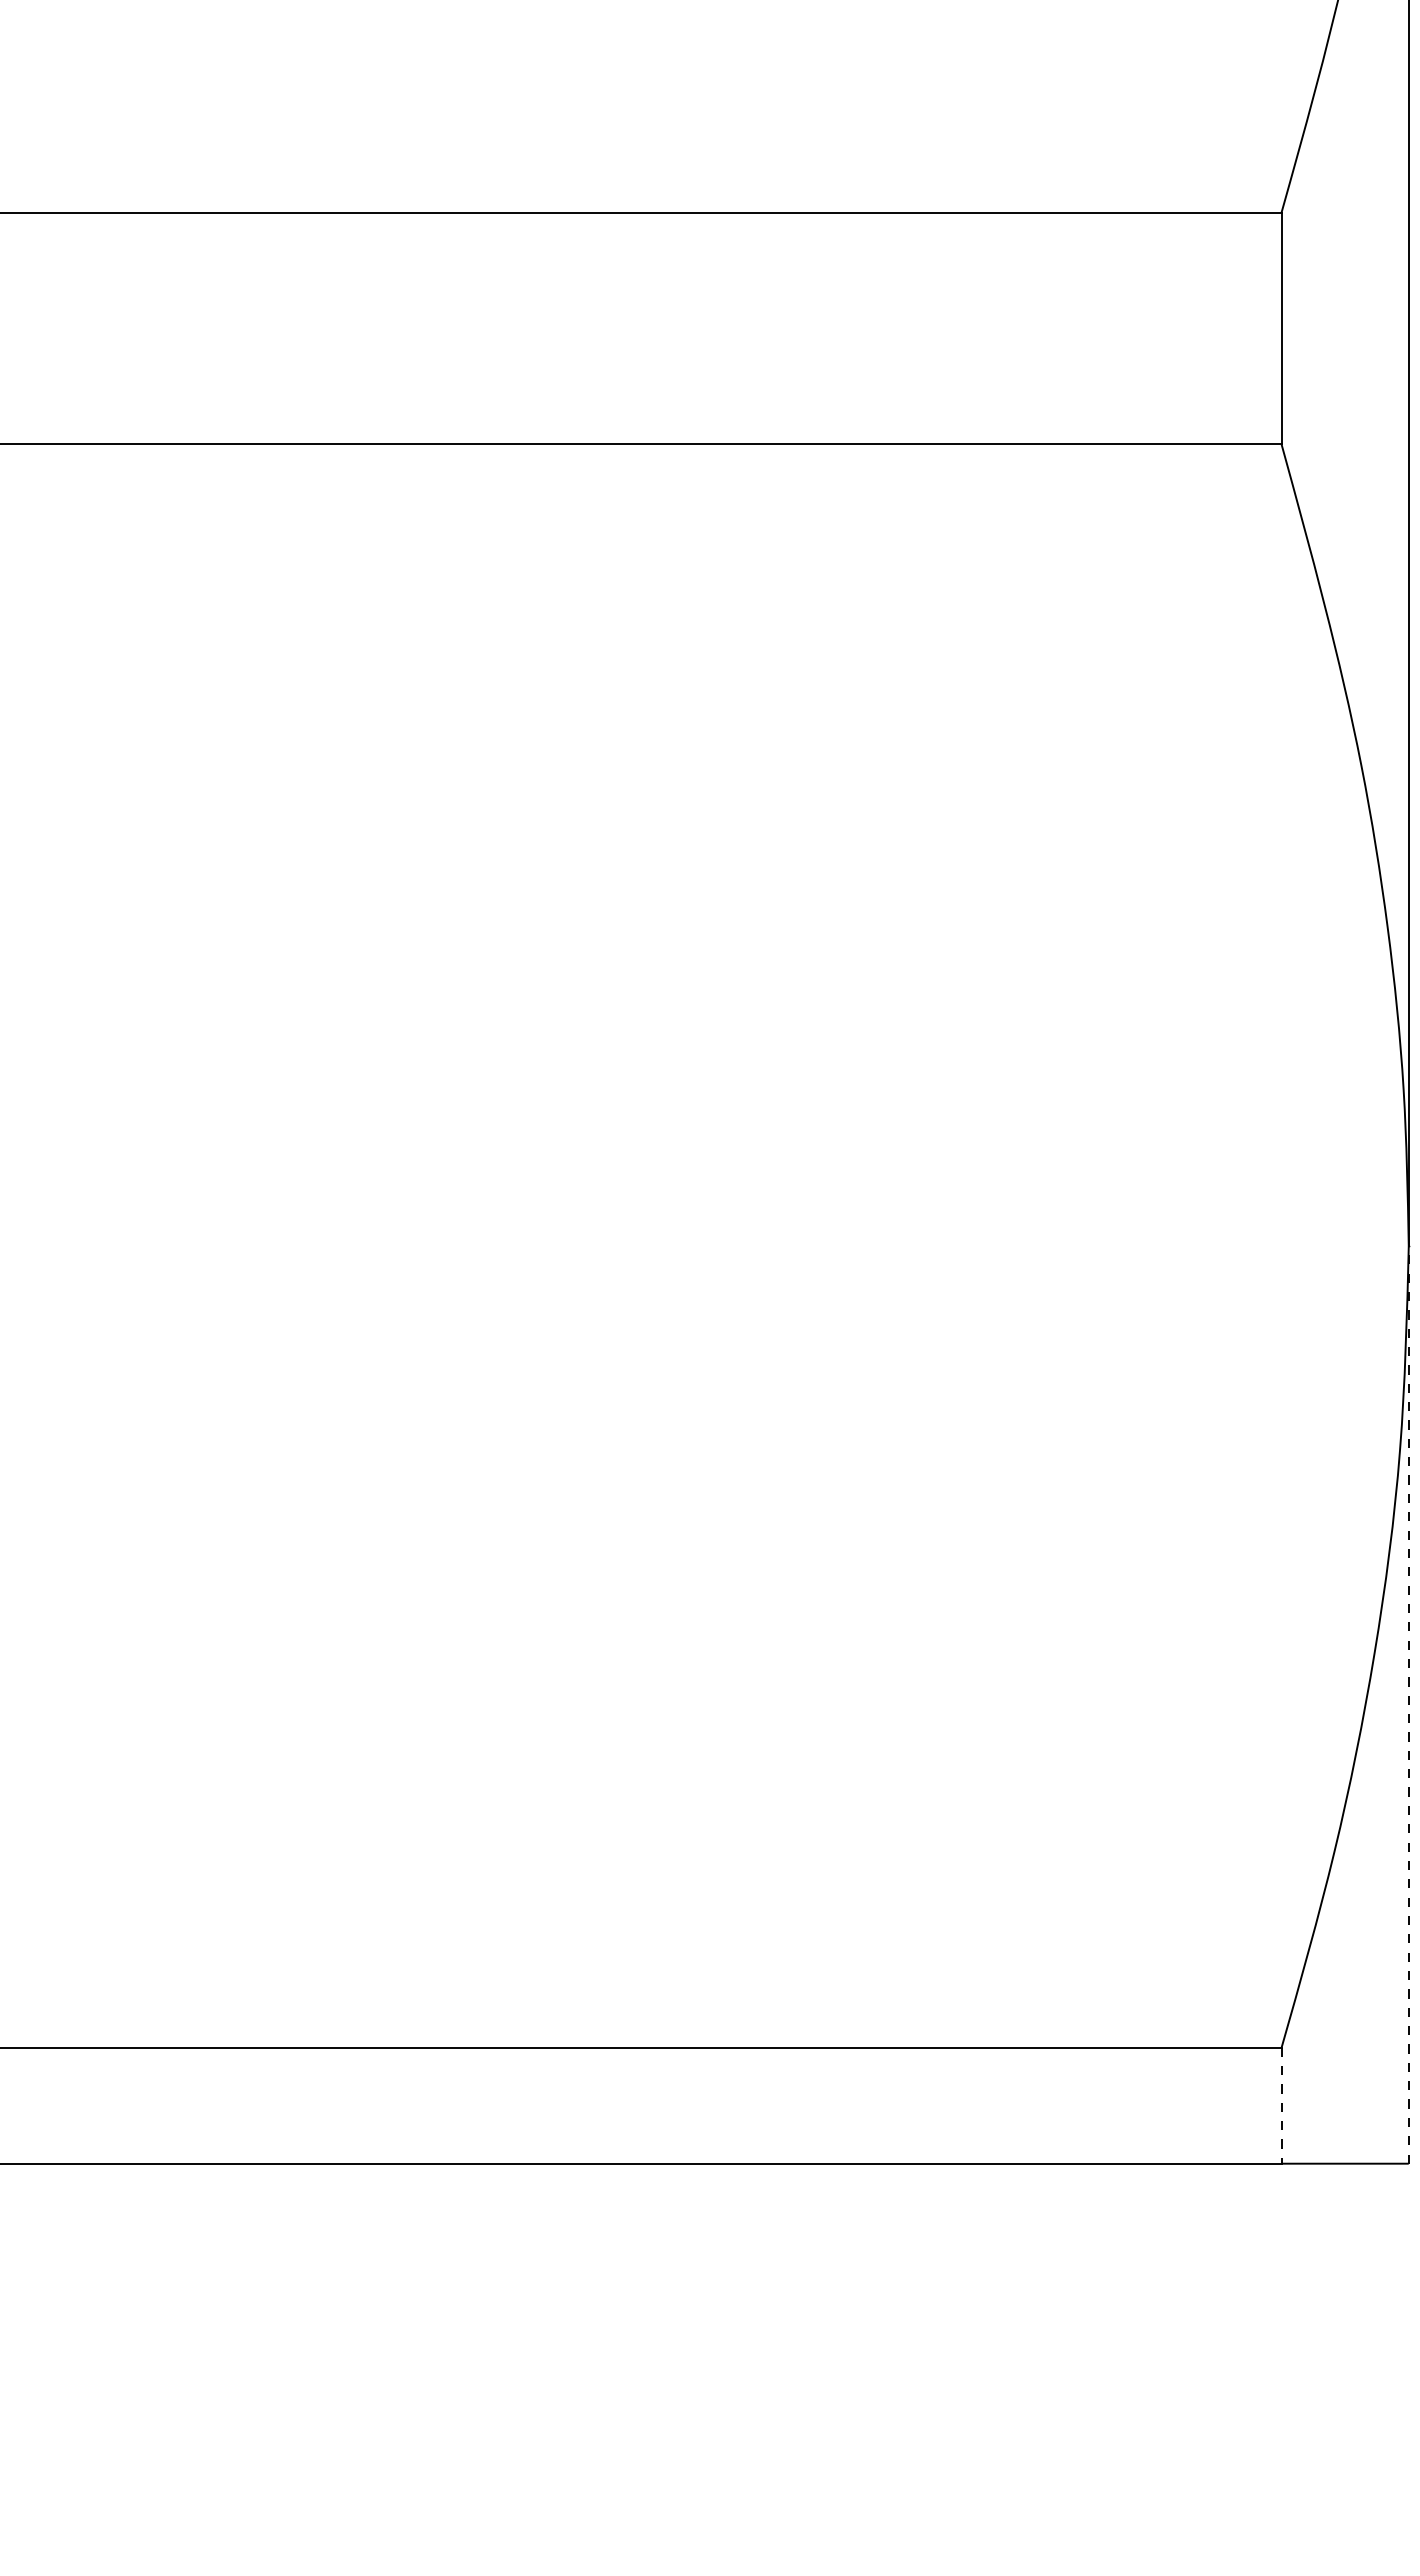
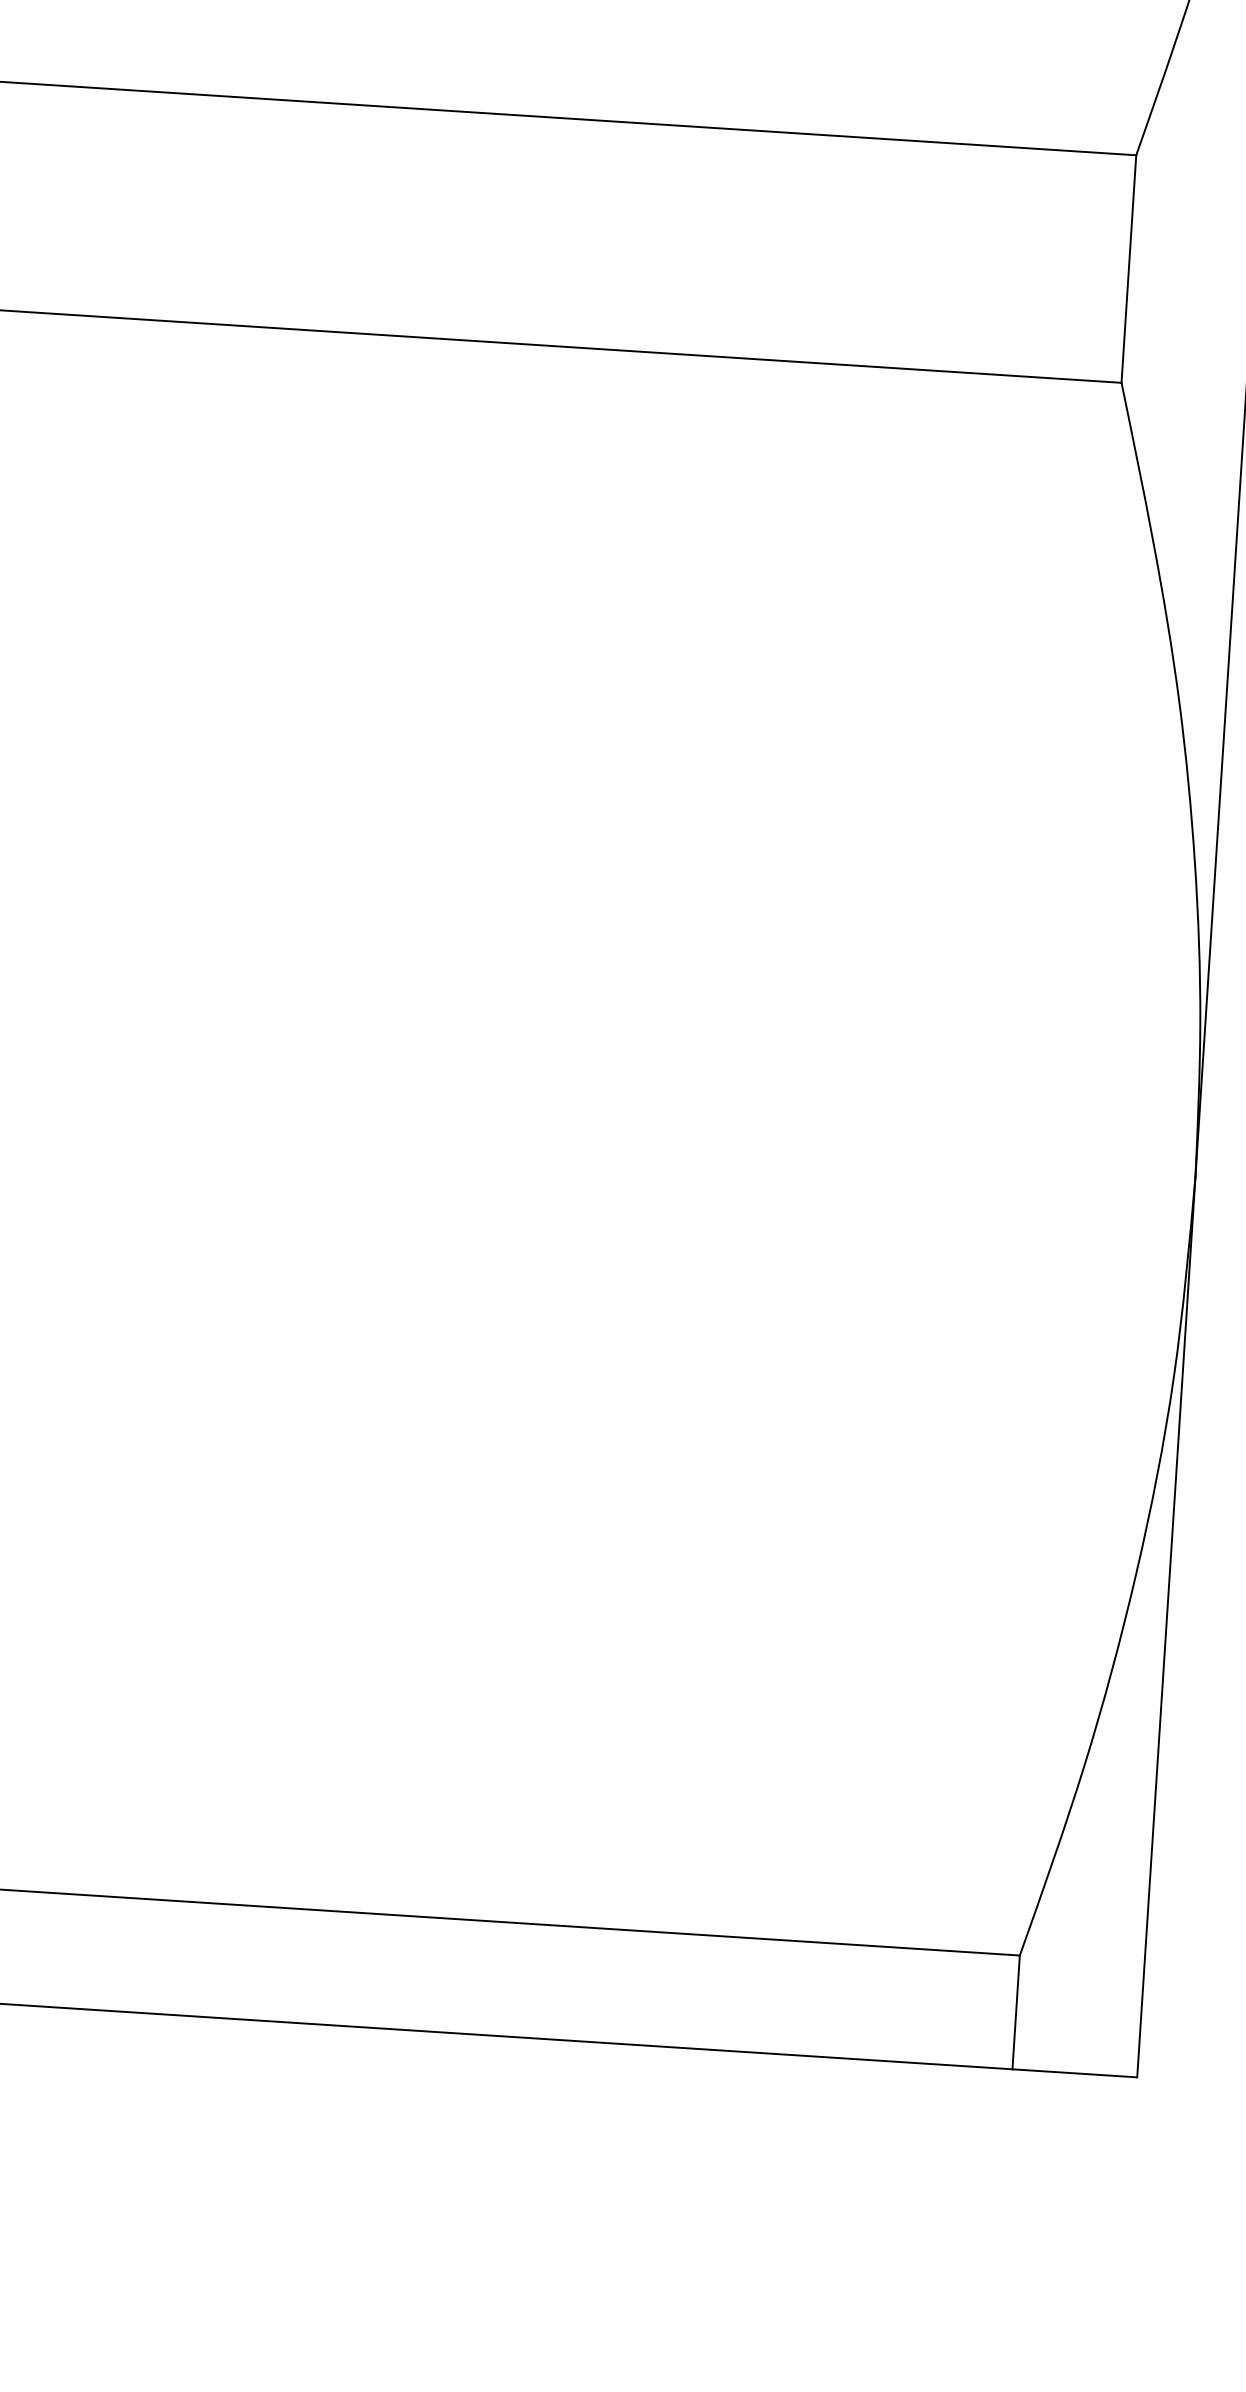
line: (1408, 1704) -> (1166, 1626), dashed -> solid
line: (1281, 2105) -> (1016, 2012), dashed -> solid

